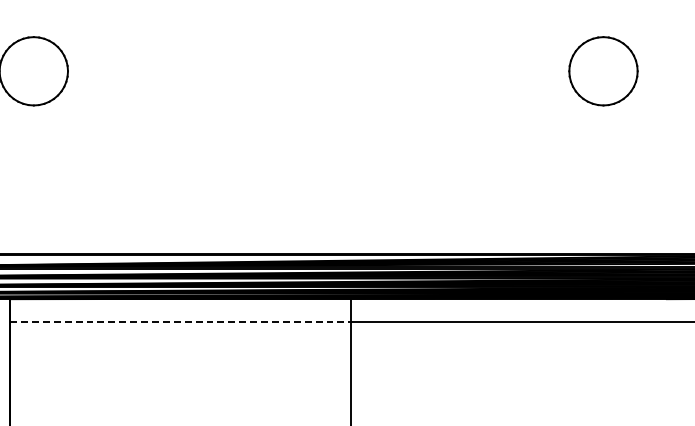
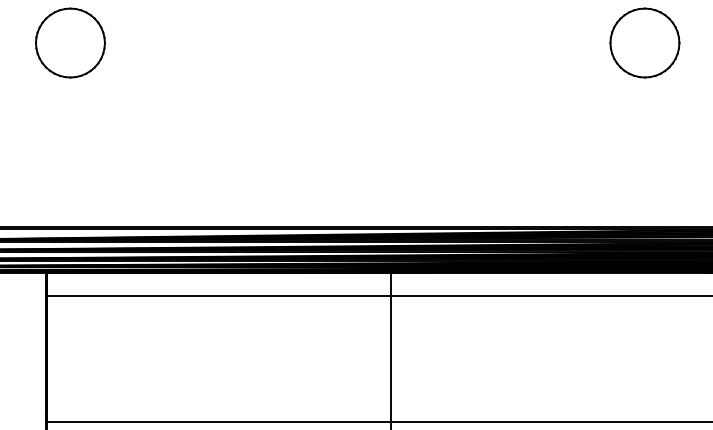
line: (181, 321) -> (219, 295), dashed -> solid

